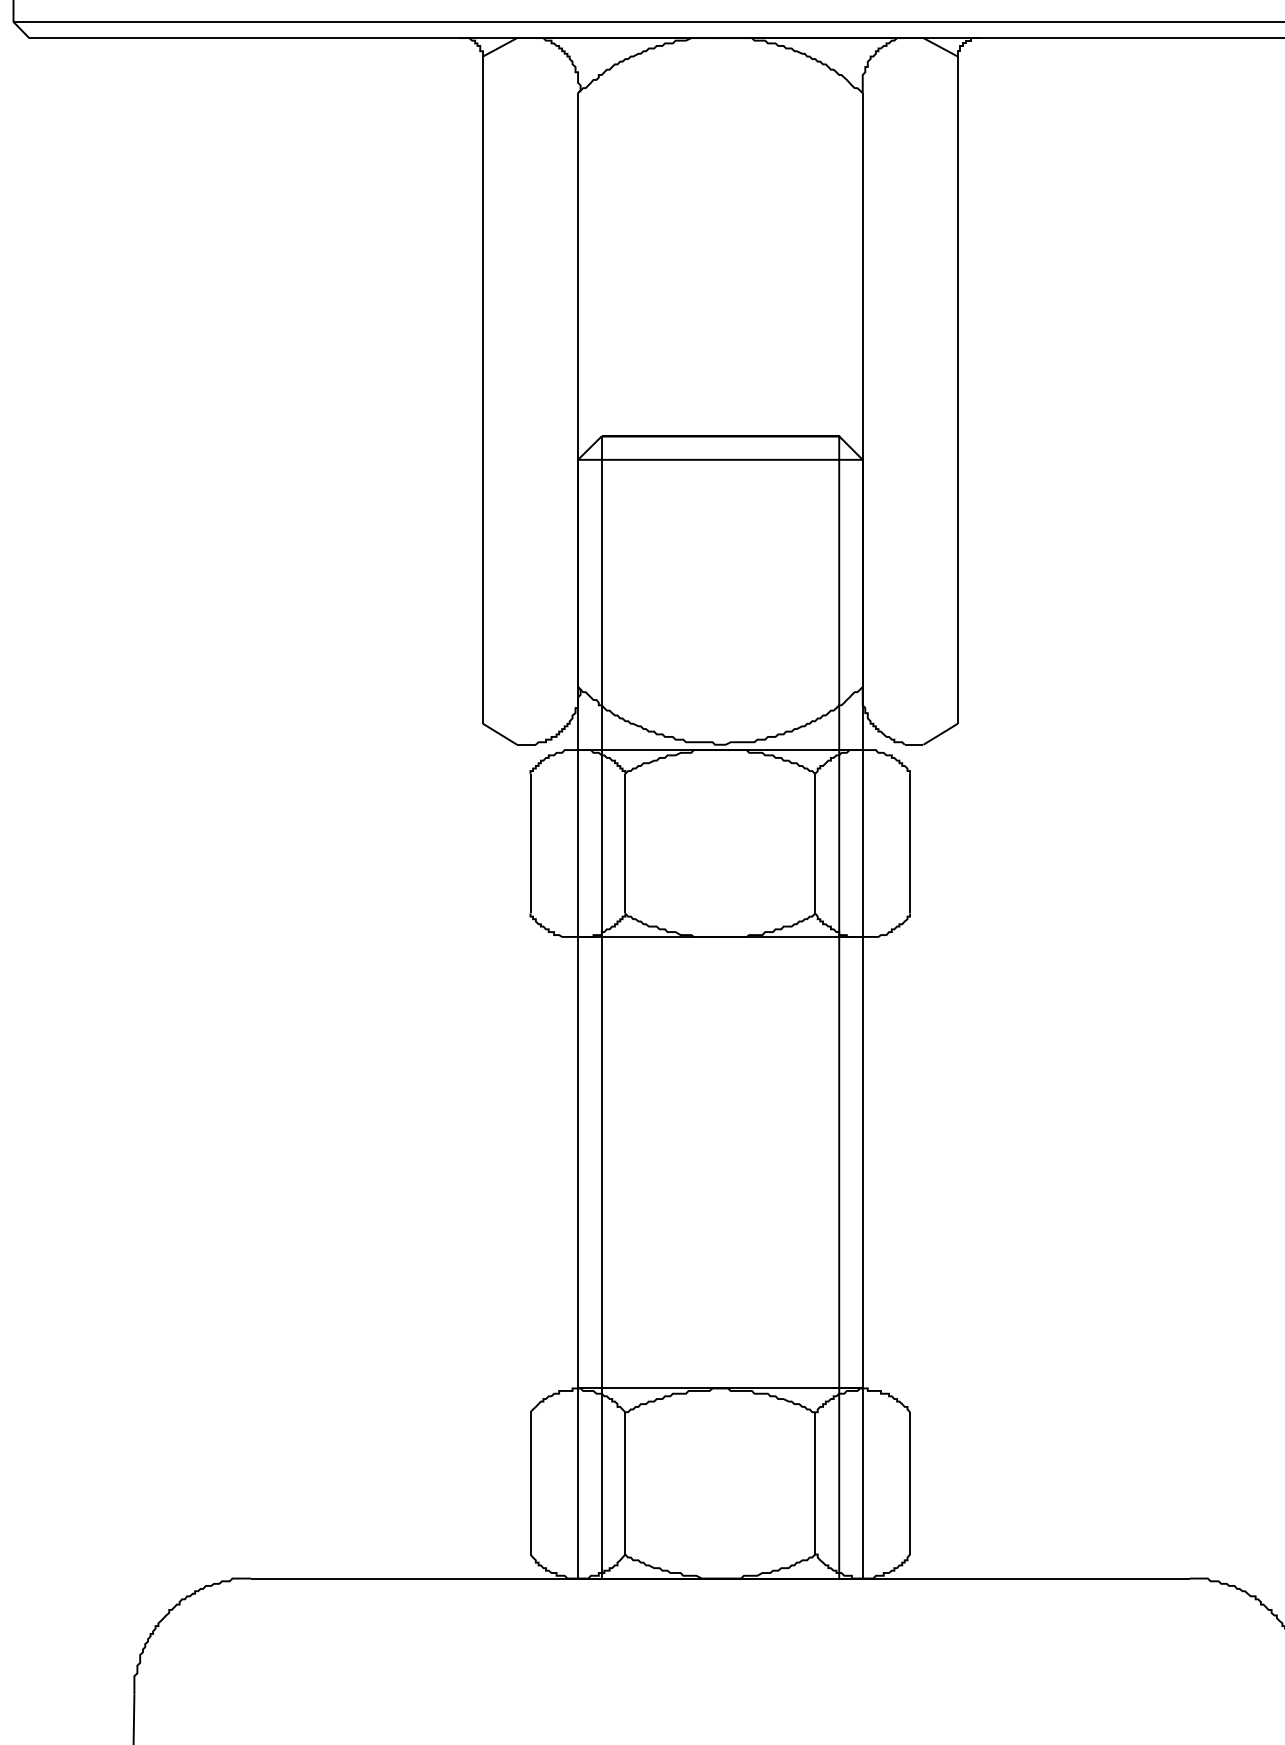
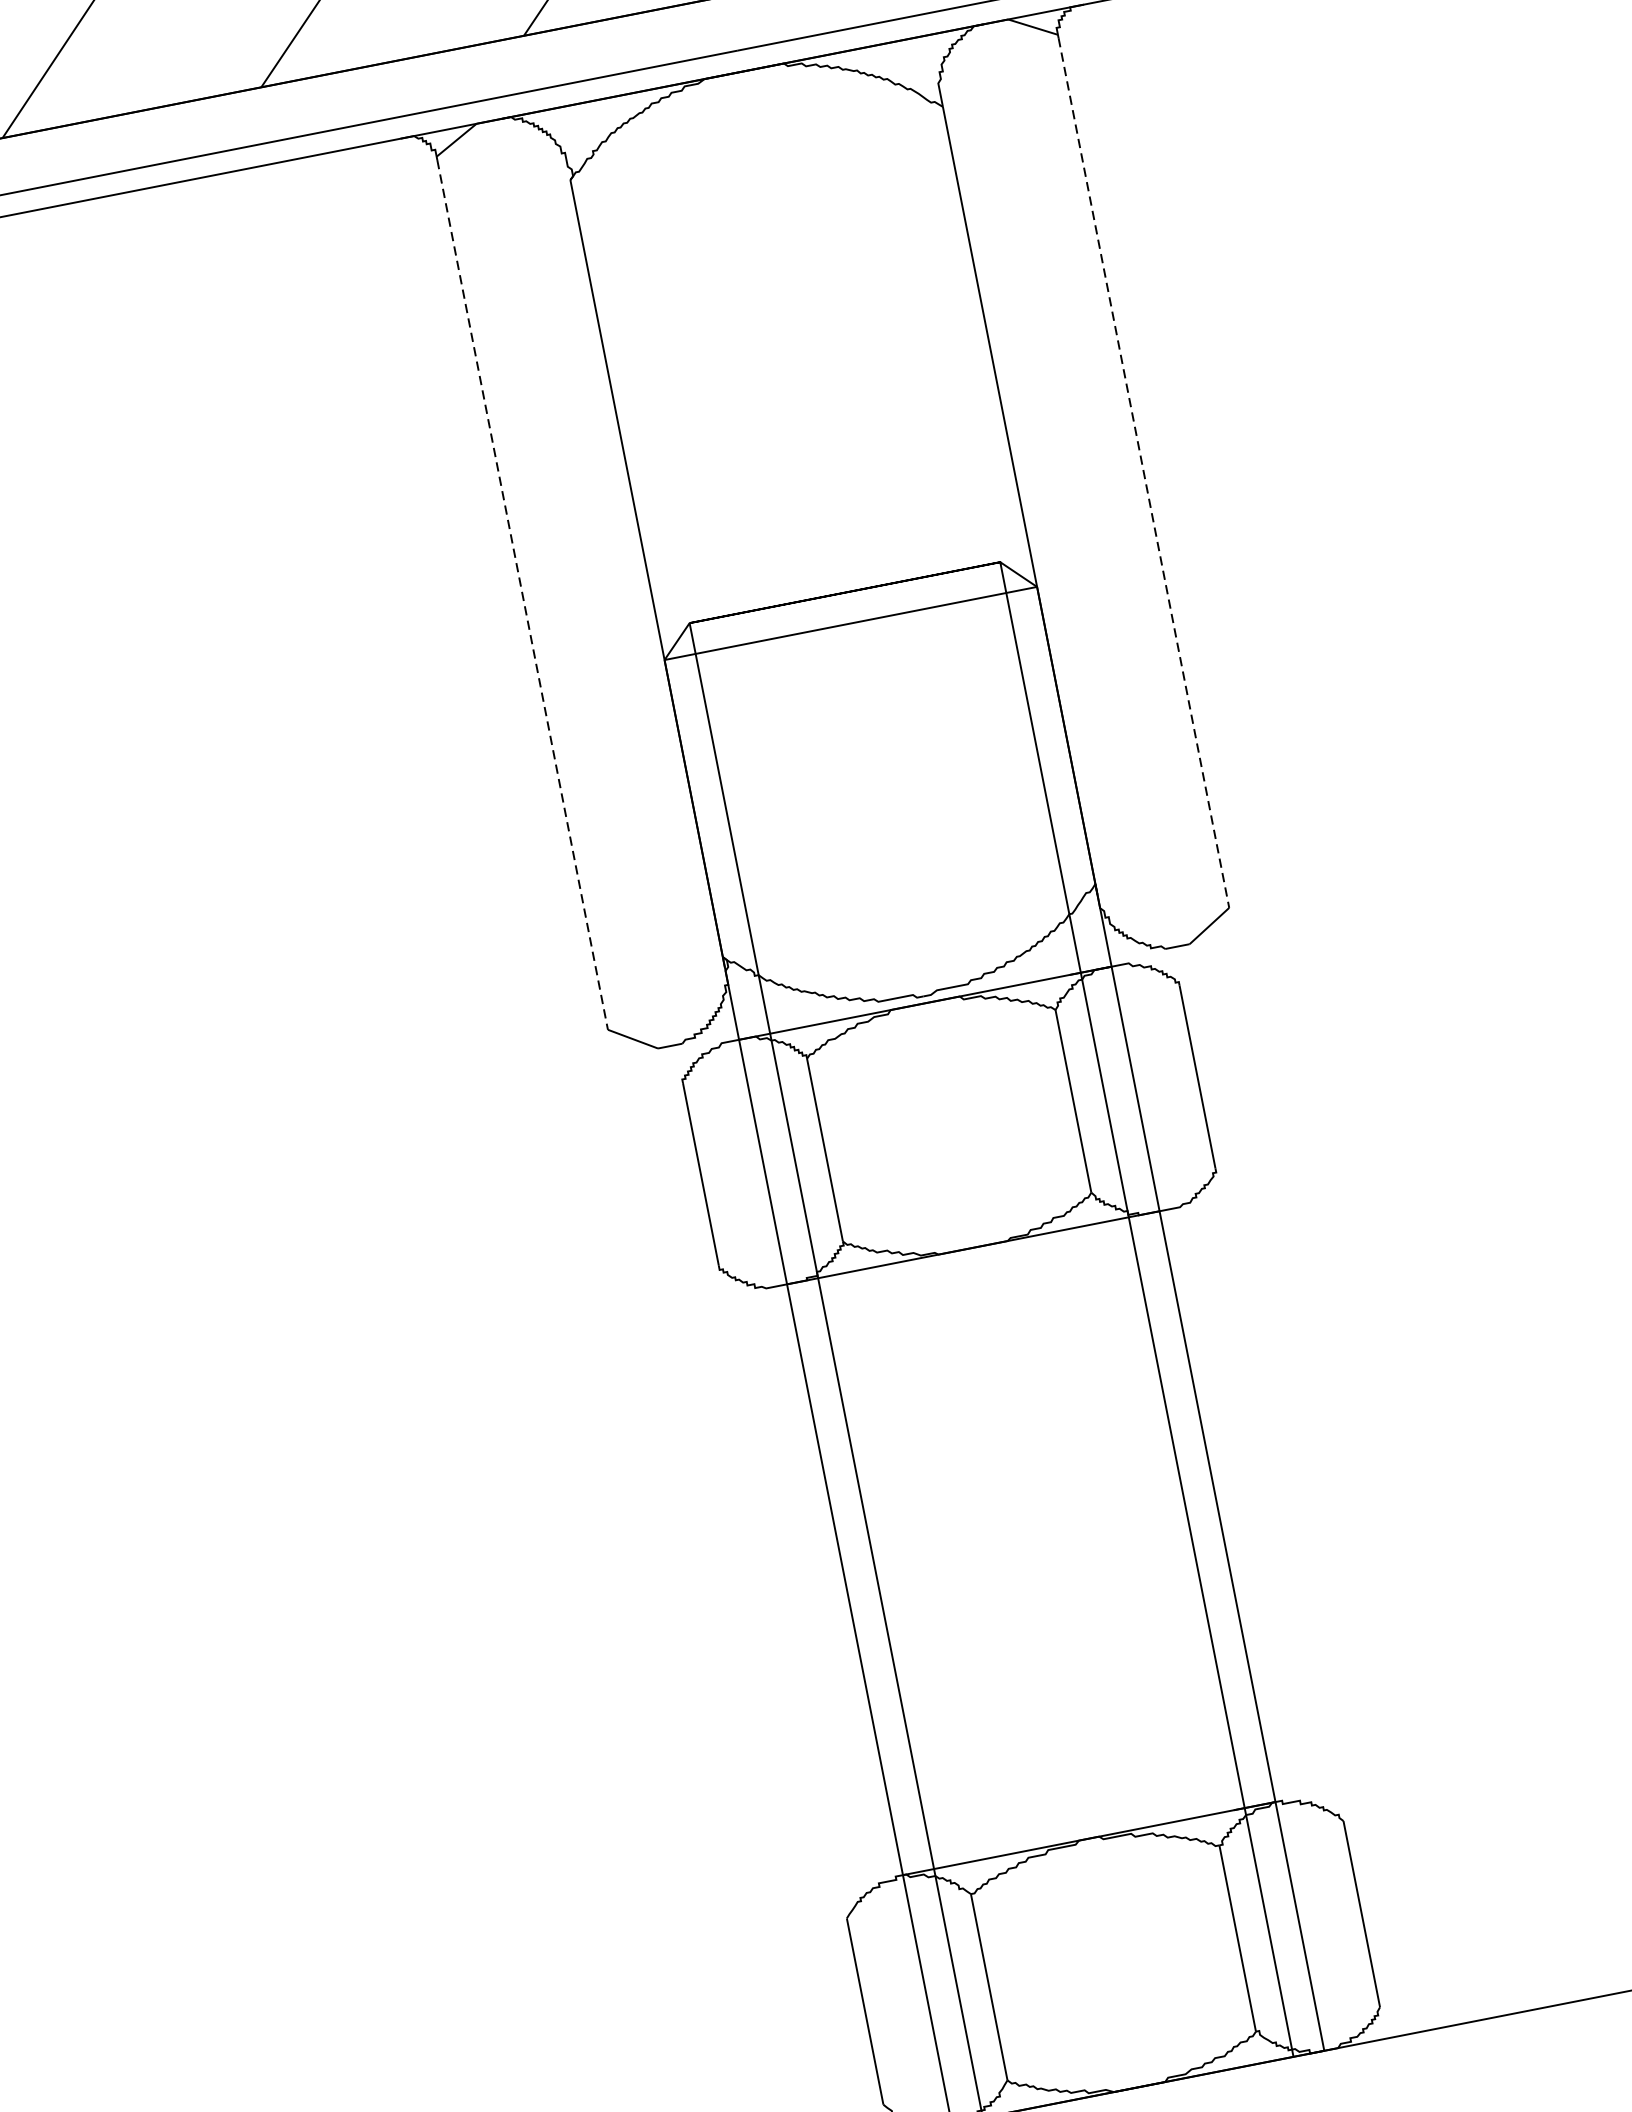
line: (483, 391) -> (523, 594), solid -> dashed
line: (957, 391) -> (1143, 473), solid -> dashed

